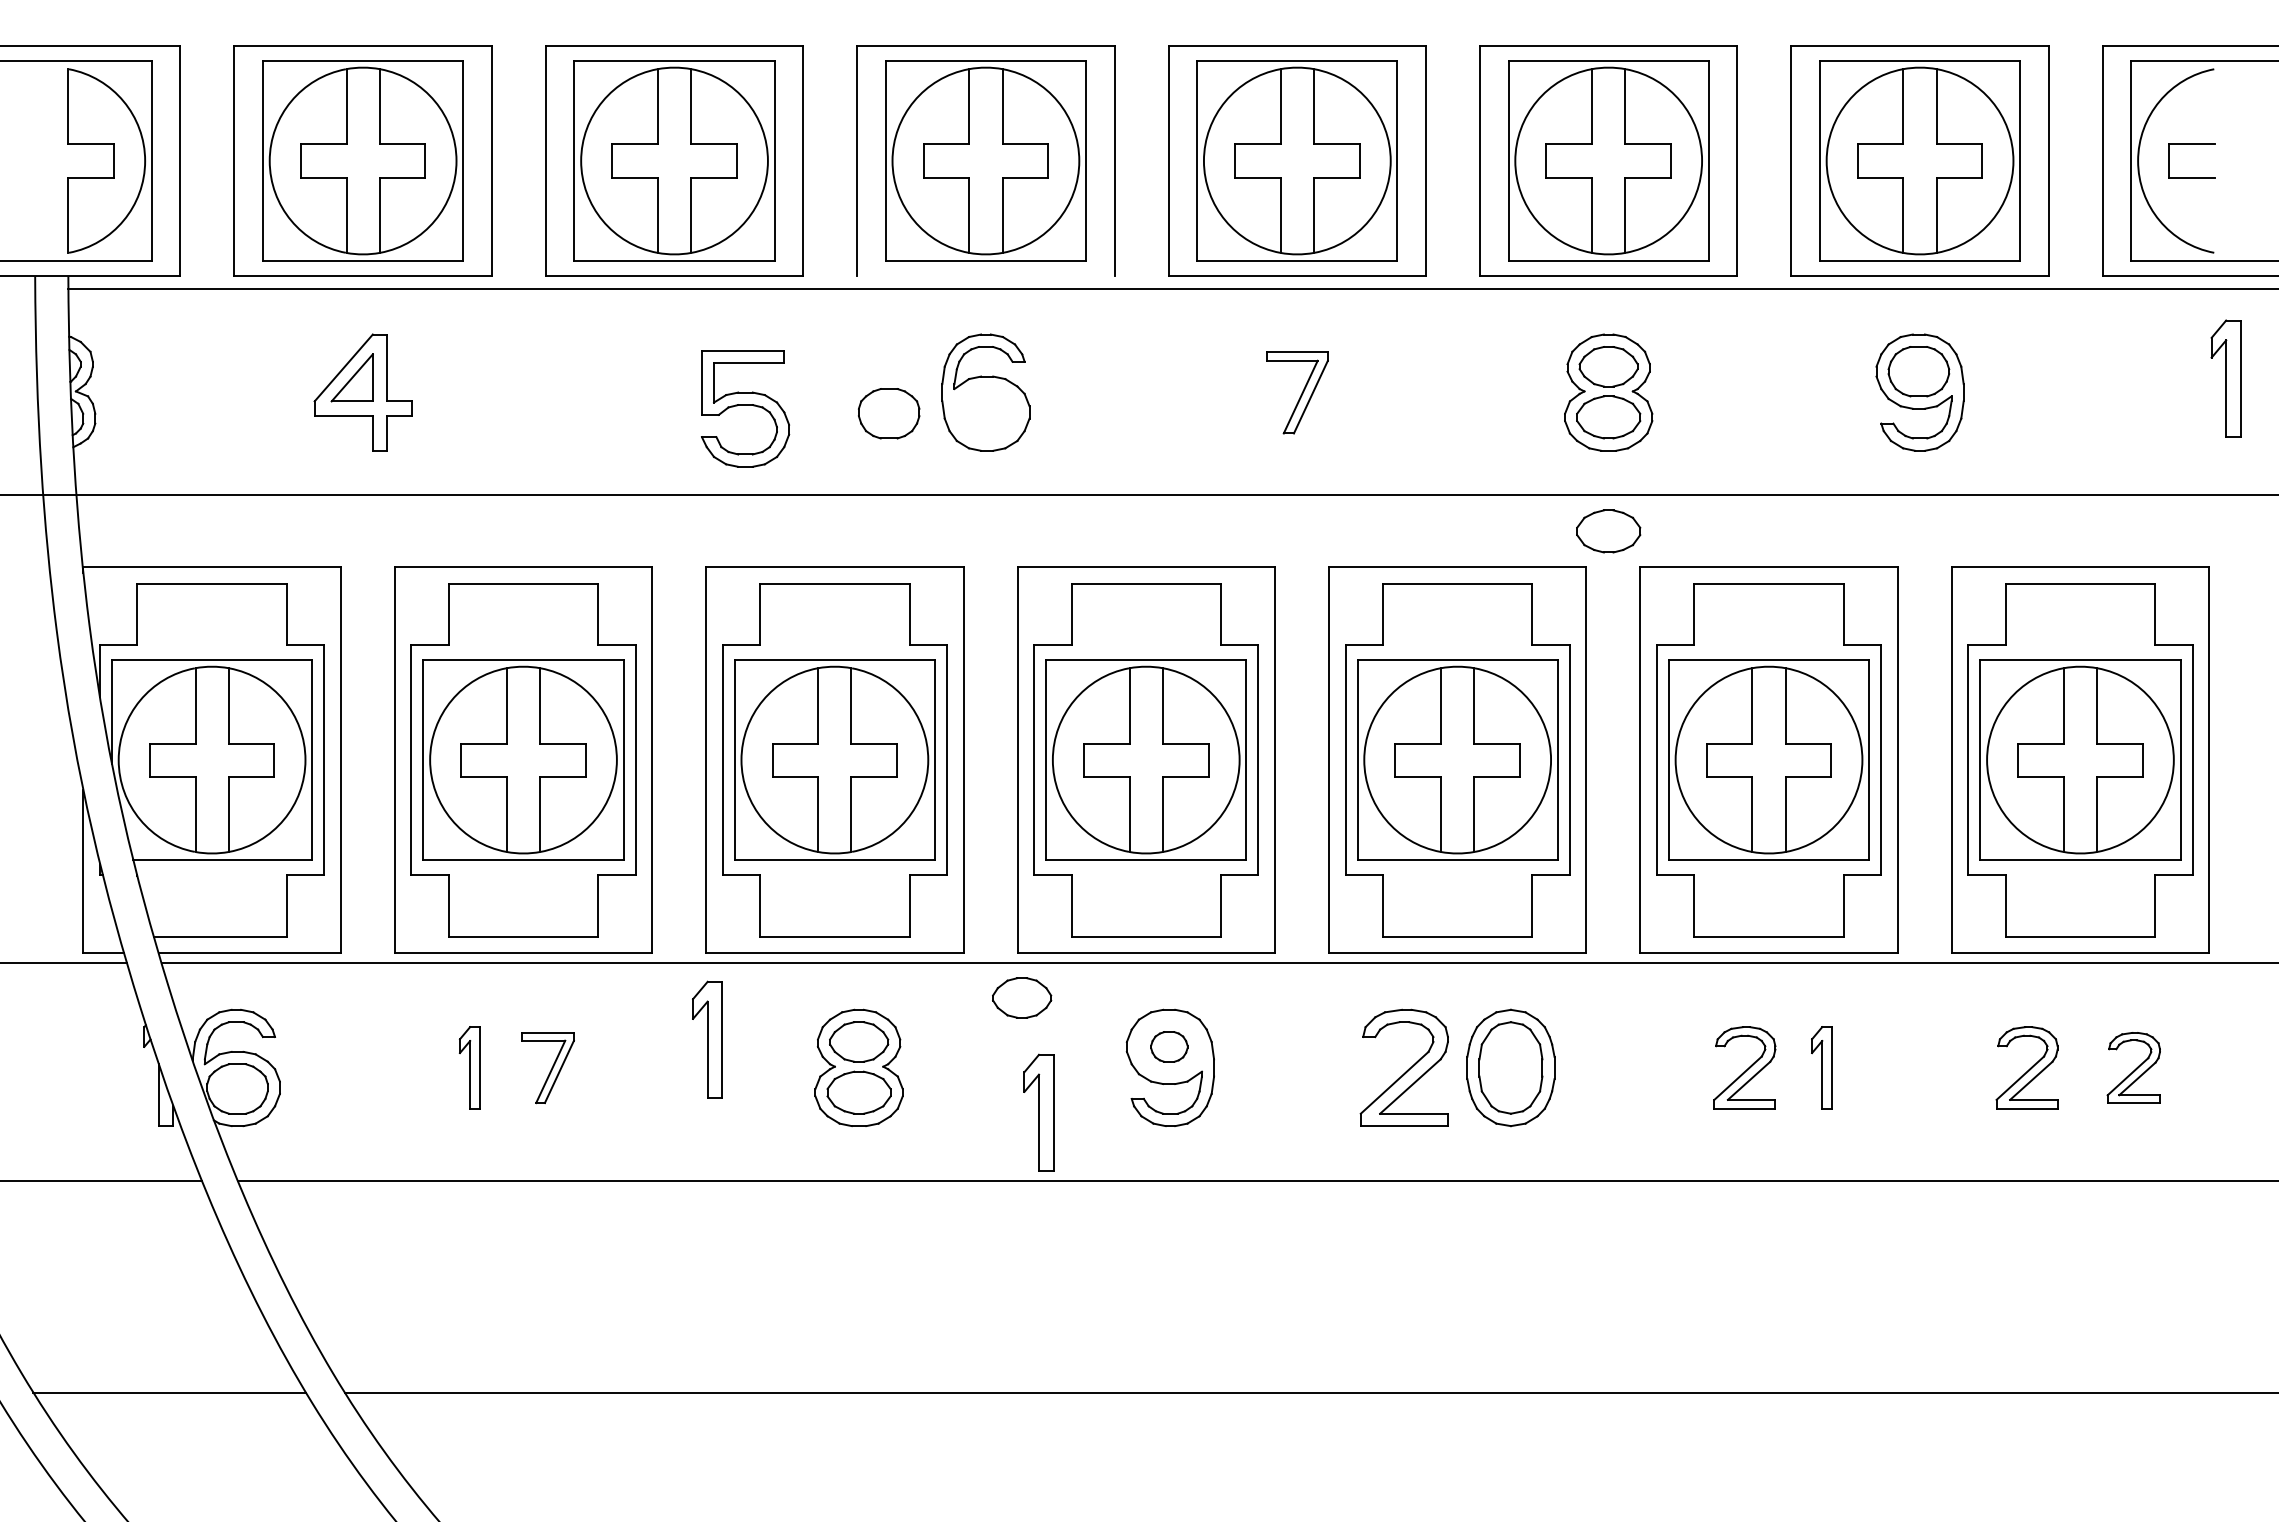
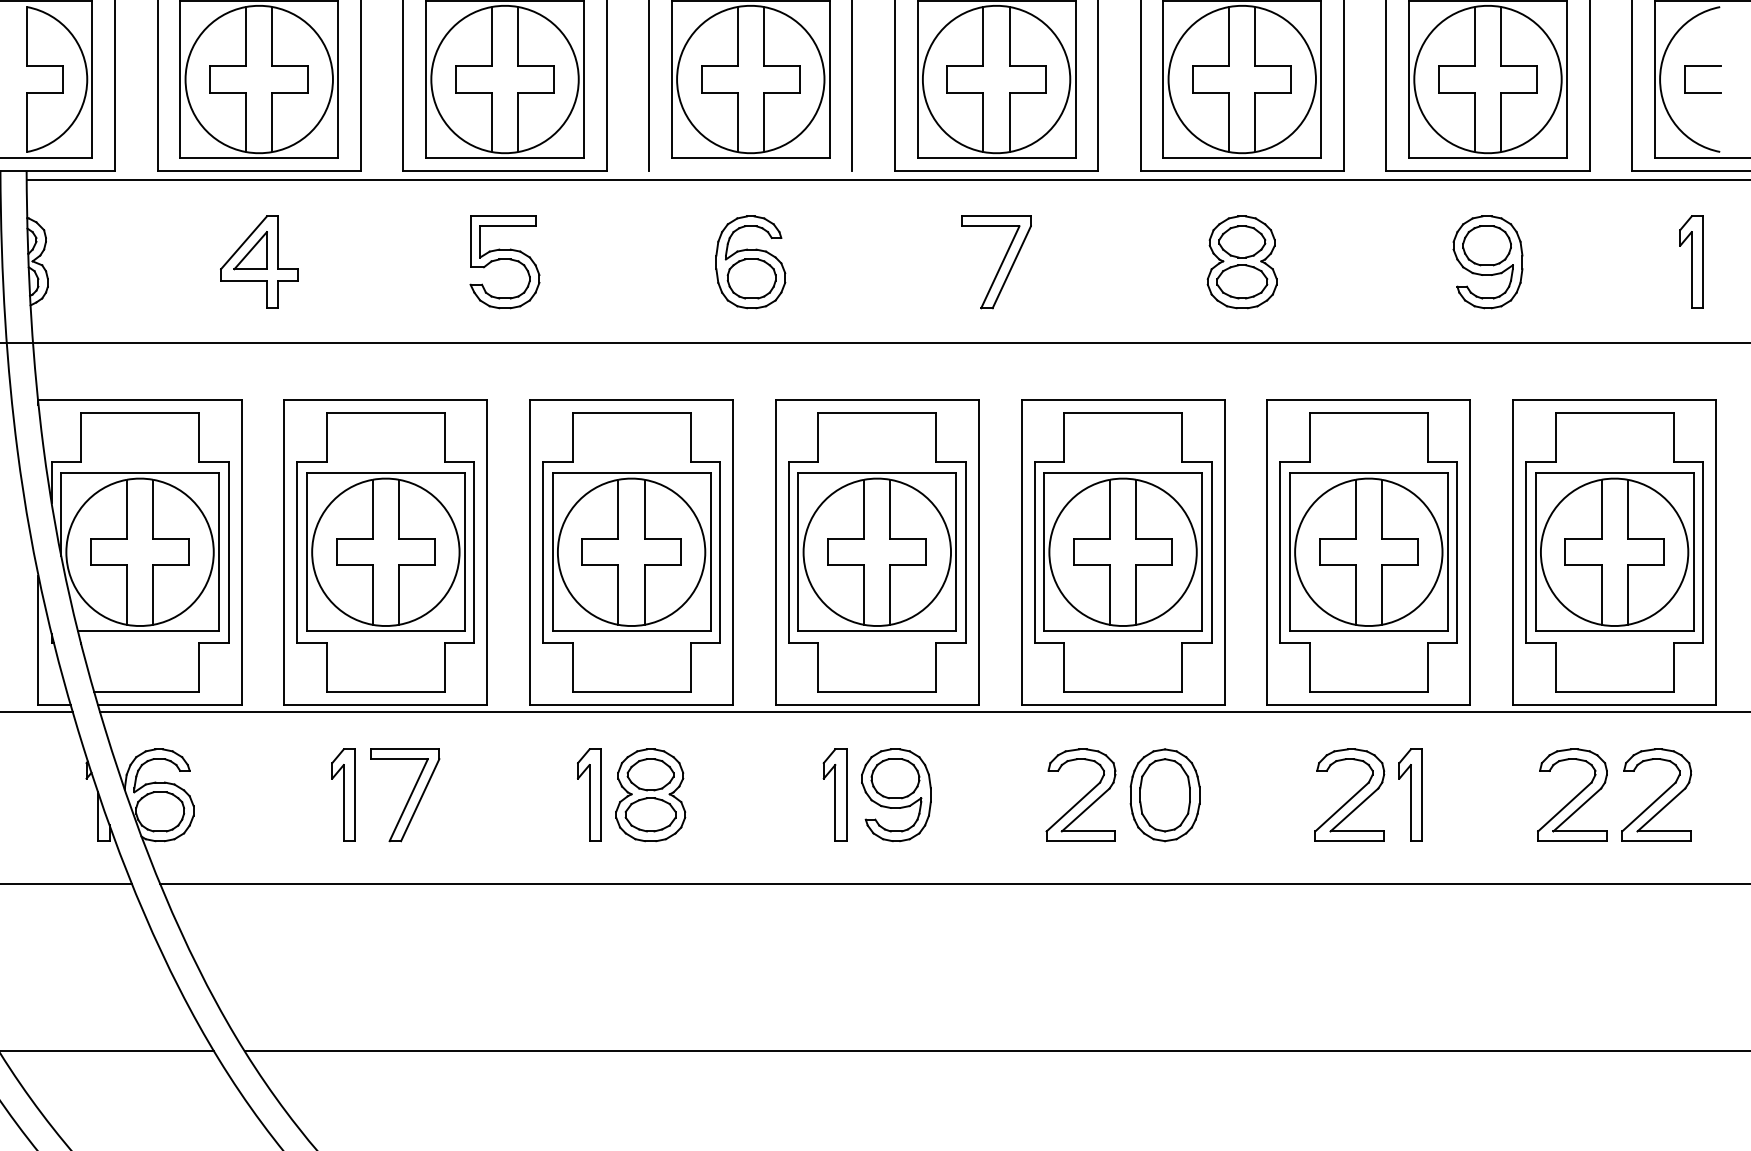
part: (2225, 378) -> (1691, 262), moved
part: (1297, 392) -> (996, 262), size x1.43
part: (745, 408) -> (505, 262), moved
part: (889, 413) -> (752, 278), moved
part: (1608, 531) -> (1242, 371), removed
part: (1022, 997) -> (779, 739), removed
part: (707, 1039) -> (589, 794), moved
part: (1169, 1046) -> (895, 778), size x1.67
part: (469, 1067) -> (343, 794), size x1.43
part: (1744, 1067) -> (1349, 794), size x1.43
part: (1821, 1067) -> (1410, 794), size x1.43
part: (2026, 1067) -> (1572, 794), size x1.43
part: (2133, 1067) -> (1656, 794), size x1.67
part: (547, 1068) -> (404, 795), size x1.67
part: (1038, 1112) -> (834, 794), moved

